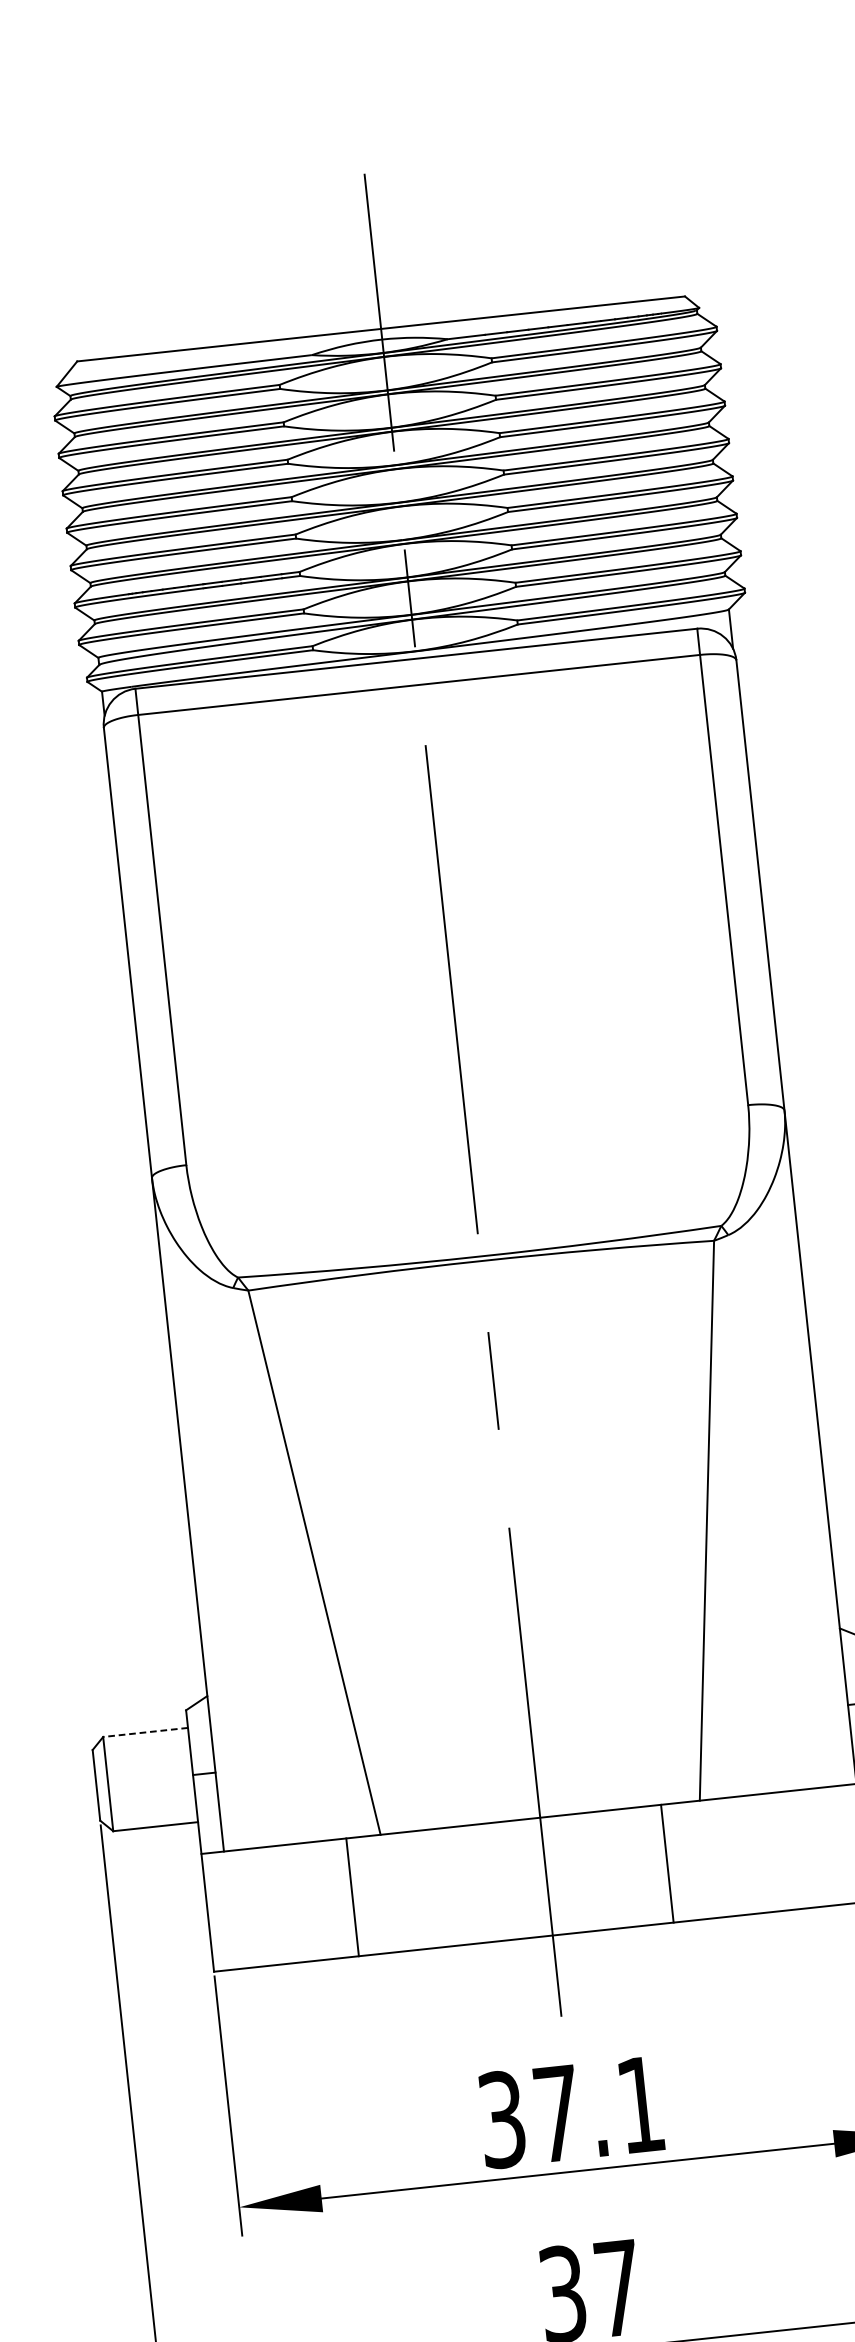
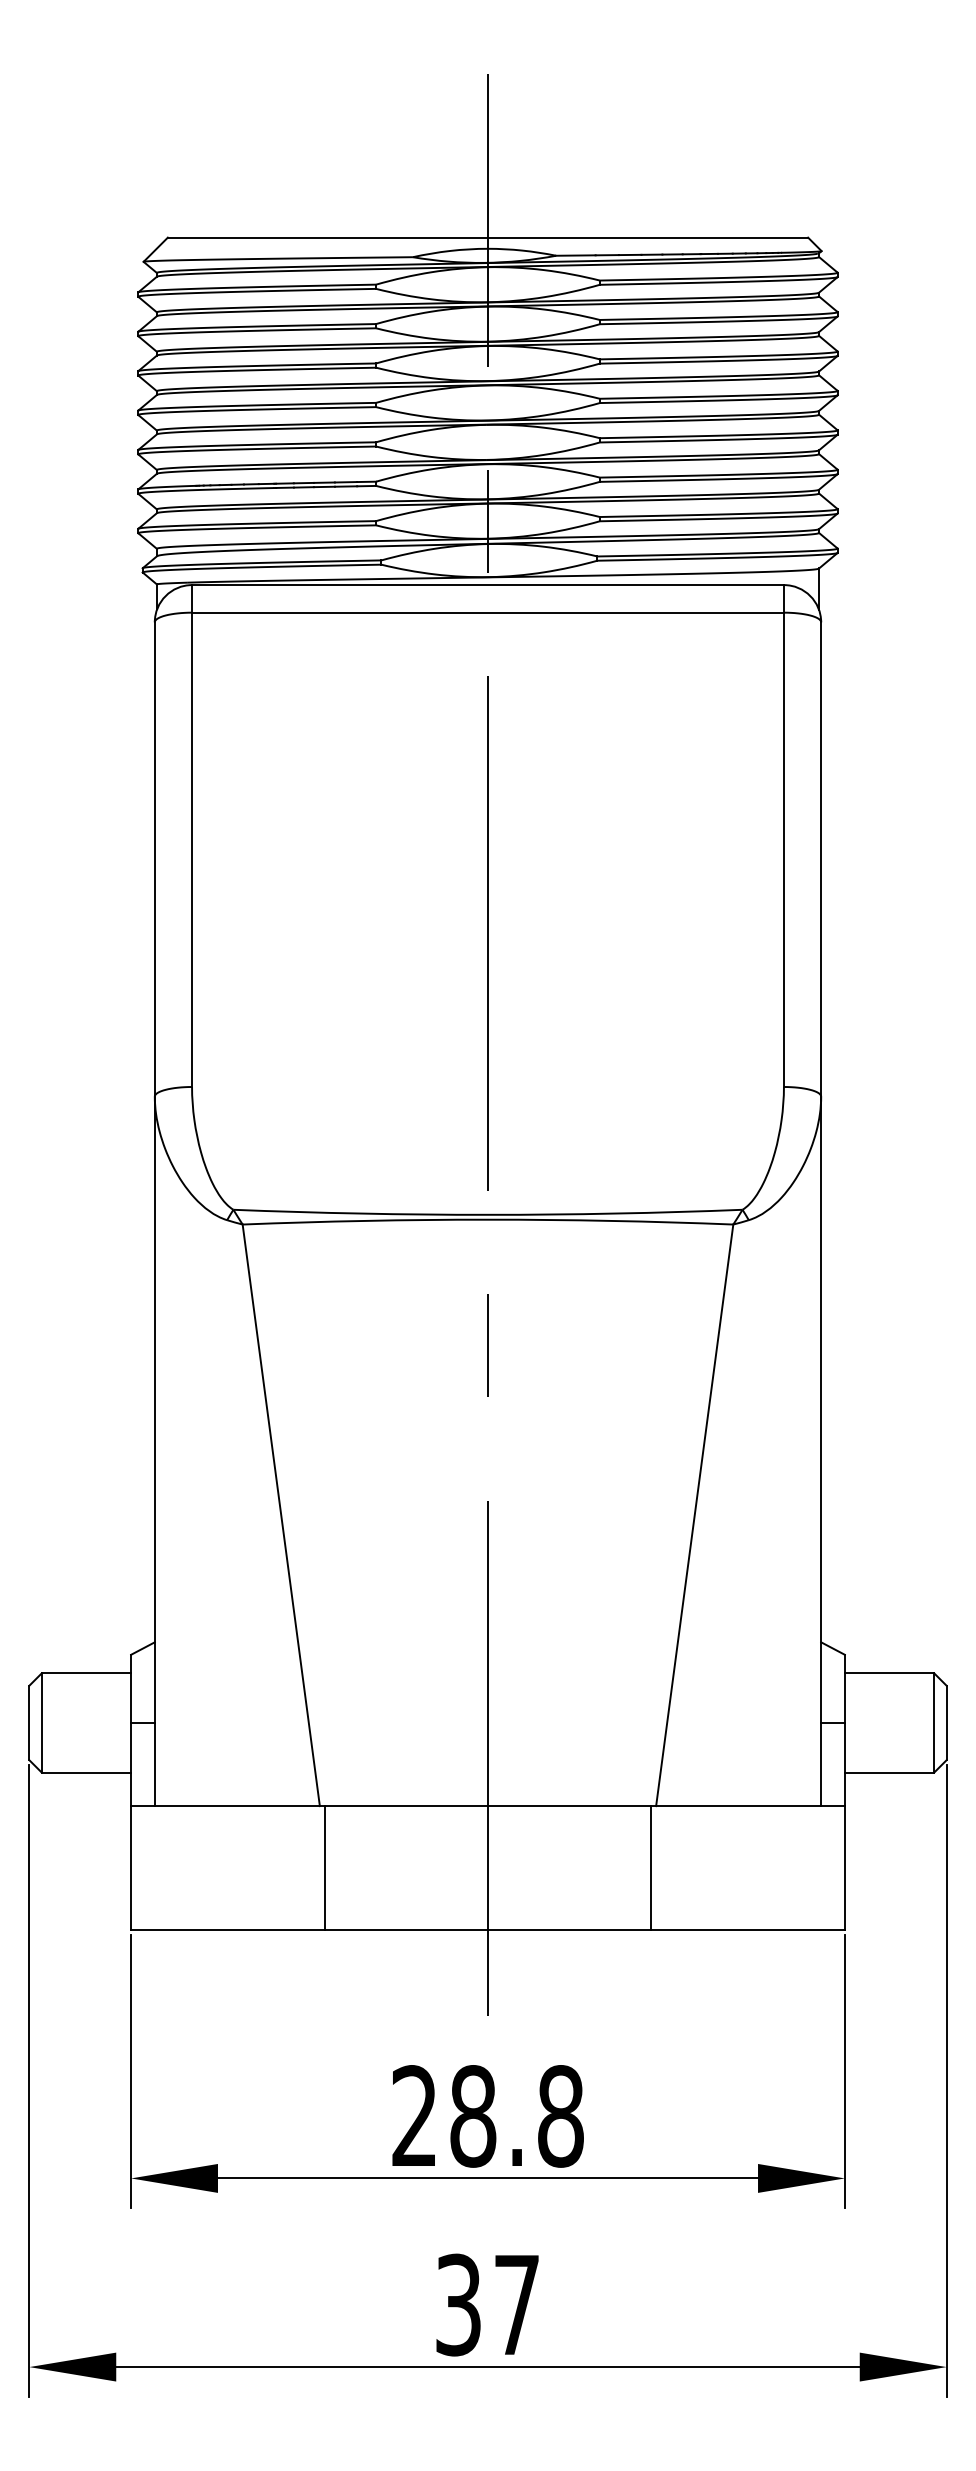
line: (145, 1732) -> (86, 1673), dashed -> solid
line: (667, 1864) -> (651, 1868), moved
line: (352, 1897) -> (324, 1868), moved
text: (571, 2112) -> (487, 2116), 37.1 -> 28.8

